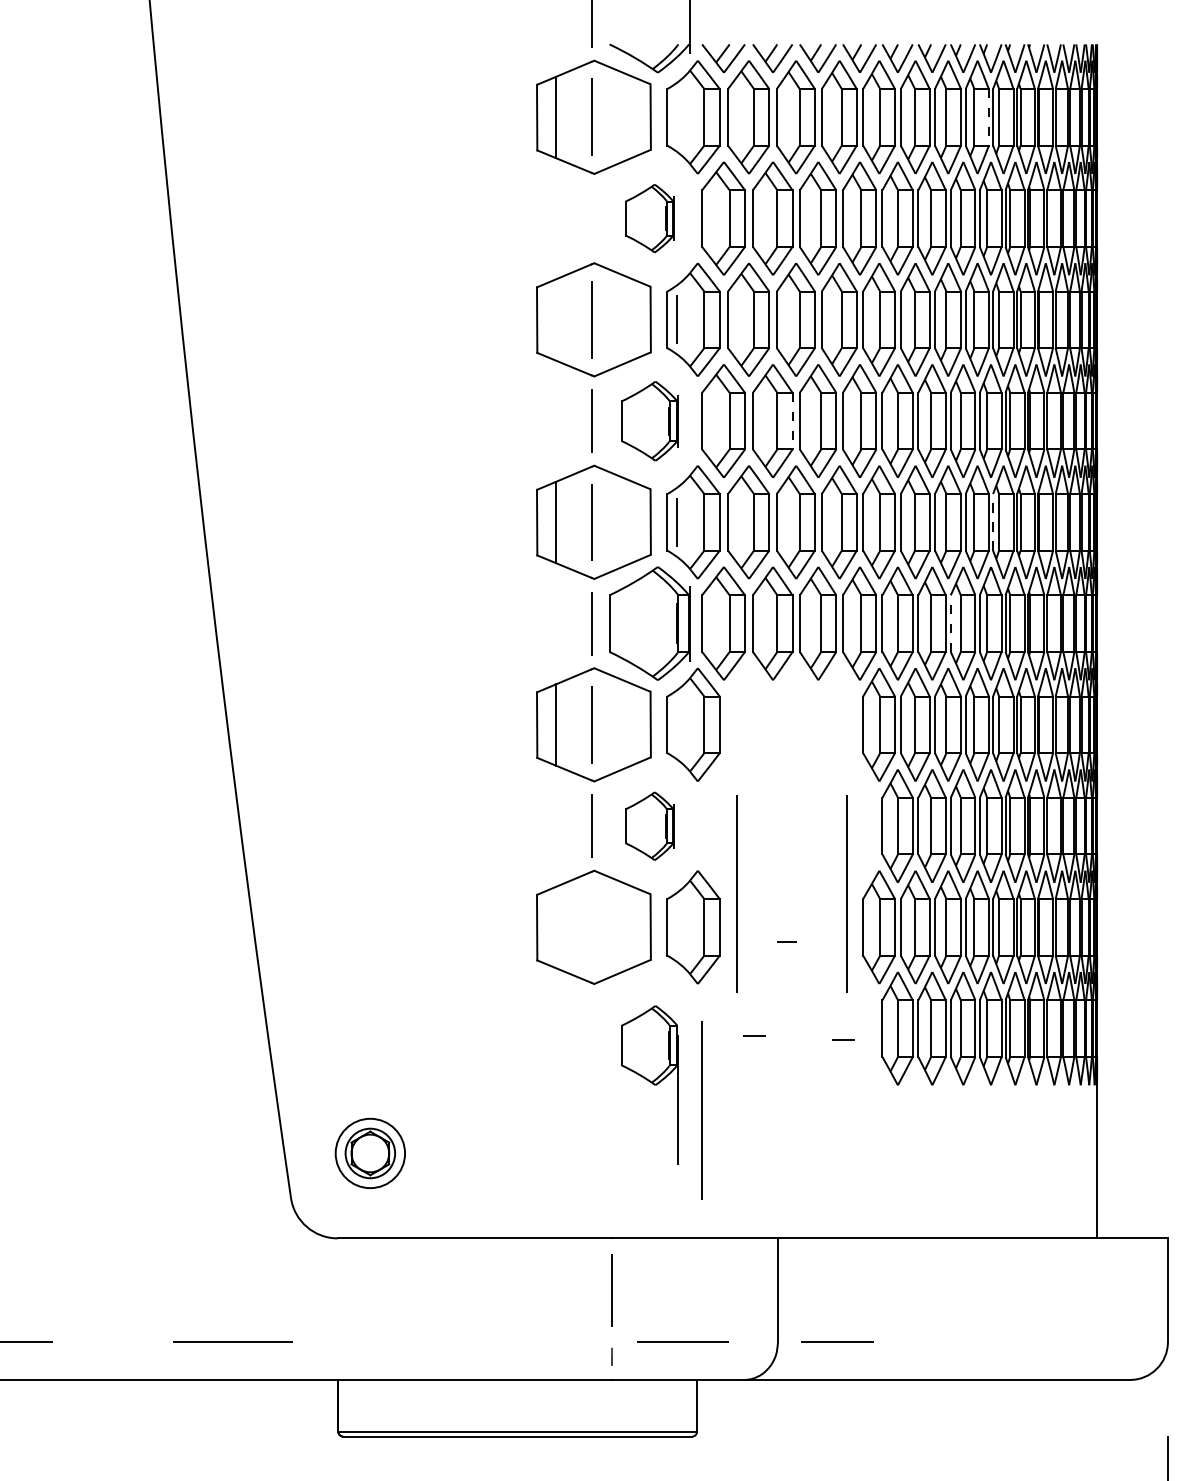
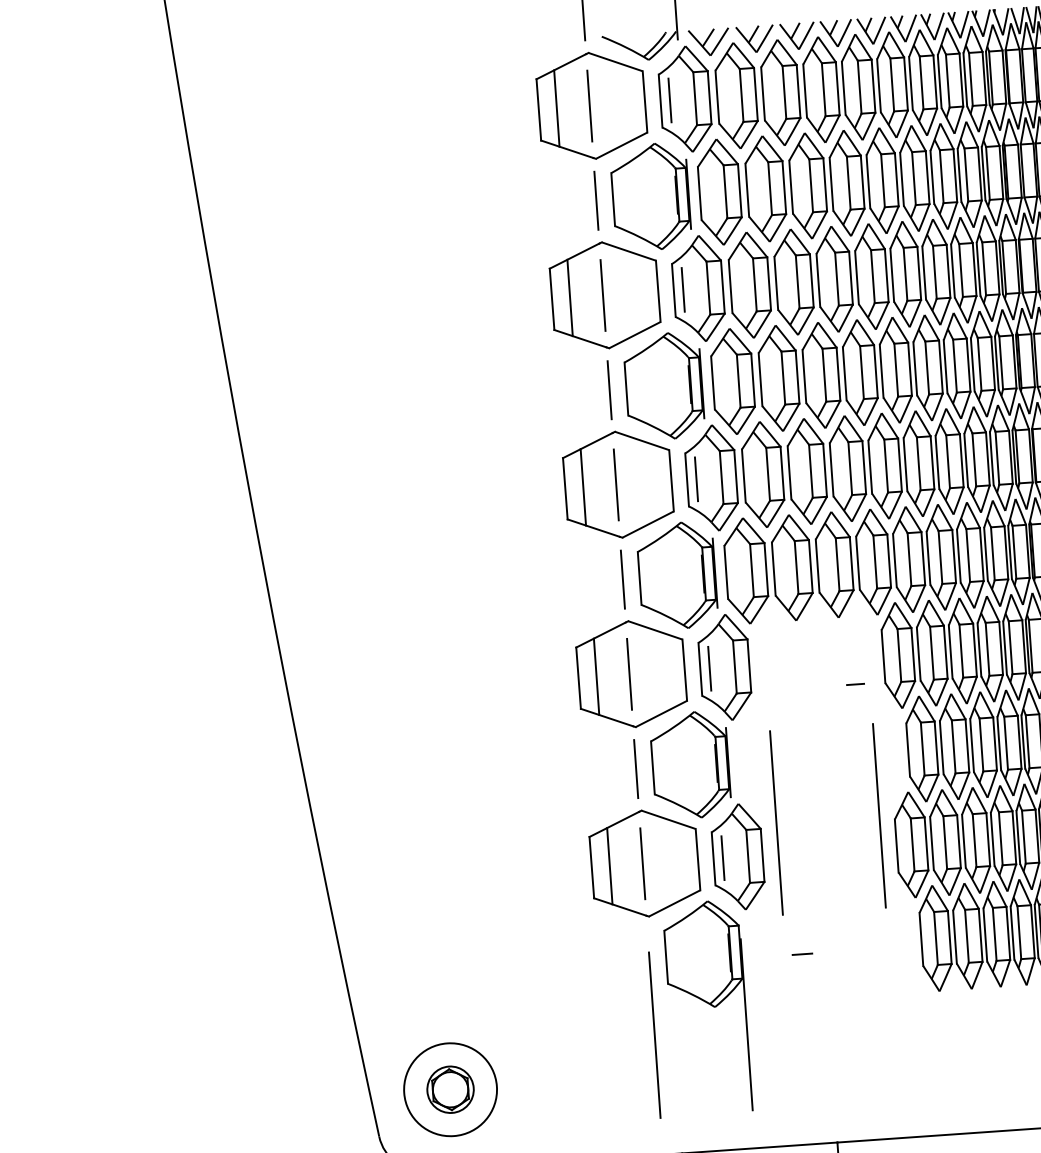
line: (677, 116) -> (670, 99), added
line: (988, 117) -> (961, 80), dashed -> solid
line: (591, 218) -> (596, 200), added
part: (649, 218) -> (650, 196), size x1.67
line: (556, 319) -> (570, 297), added
part: (649, 421) -> (663, 386), size x1.43
line: (792, 421) -> (797, 377), dashed -> solid
line: (993, 521) -> (992, 457), dashed -> solid
line: (950, 623) -> (958, 556), dashed -> solid
line: (677, 724) -> (709, 668), added
part: (649, 826) -> (690, 765), size x1.67
line: (556, 927) -> (609, 866), added
line: (591, 927) -> (642, 863), added
line: (677, 927) -> (723, 858), added
line: (786, 941) -> (854, 683), moved
line: (843, 1039) -> (885, 952), removed
part: (649, 1084) -> (707, 1006), size x1.43
line: (701, 1110) -> (654, 1035), moved
circle: (369, 1153) -> (449, 1089), size x1.43

